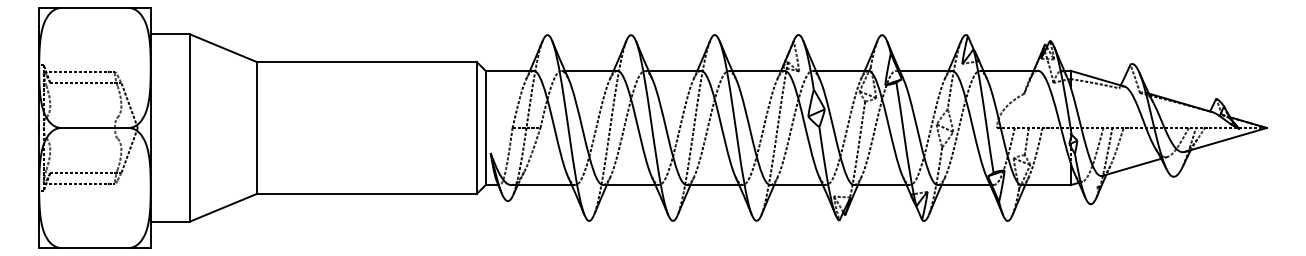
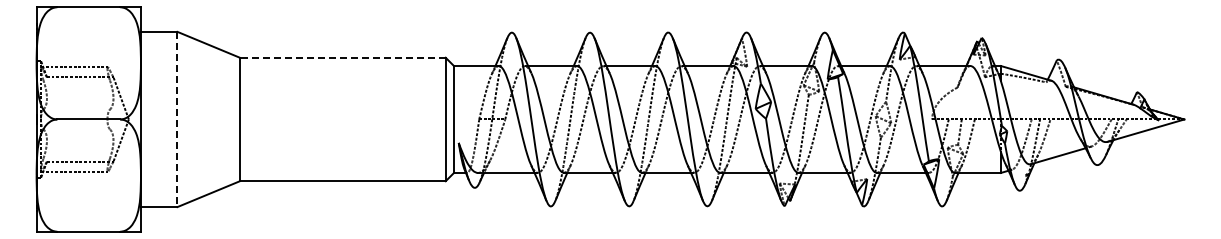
line: (366, 61) -> (342, 57), solid -> dashed
line: (189, 128) -> (177, 119), solid -> dashed

